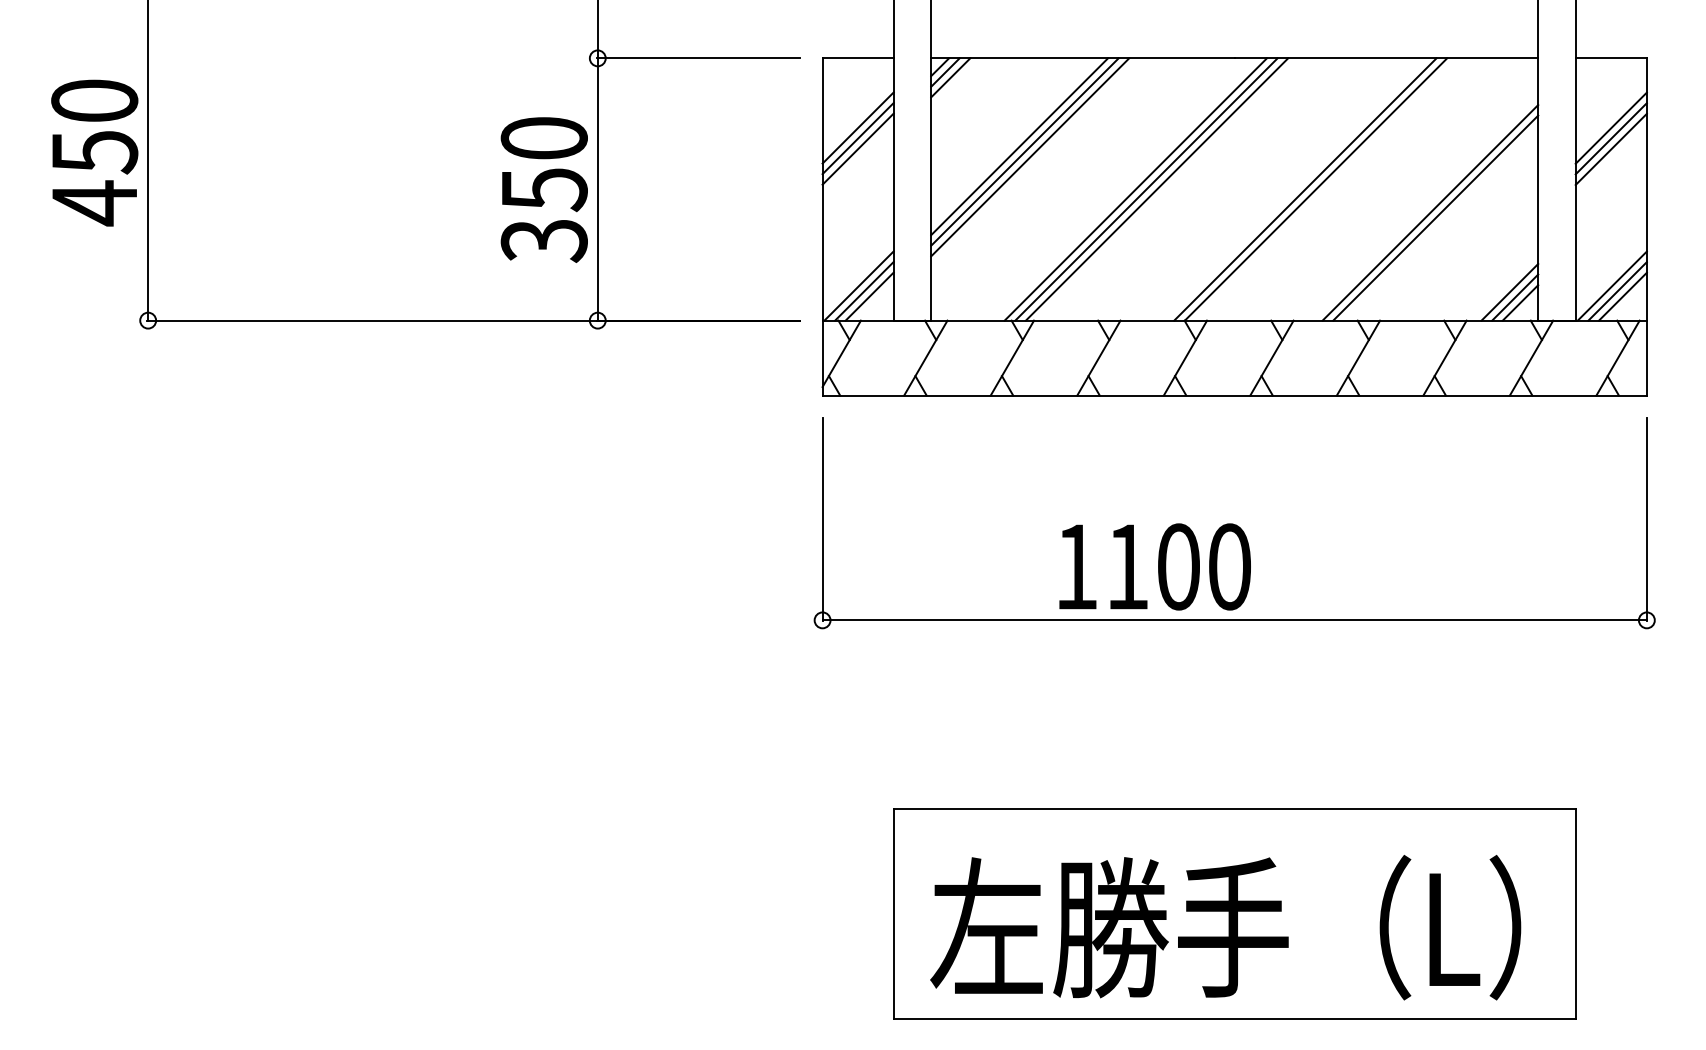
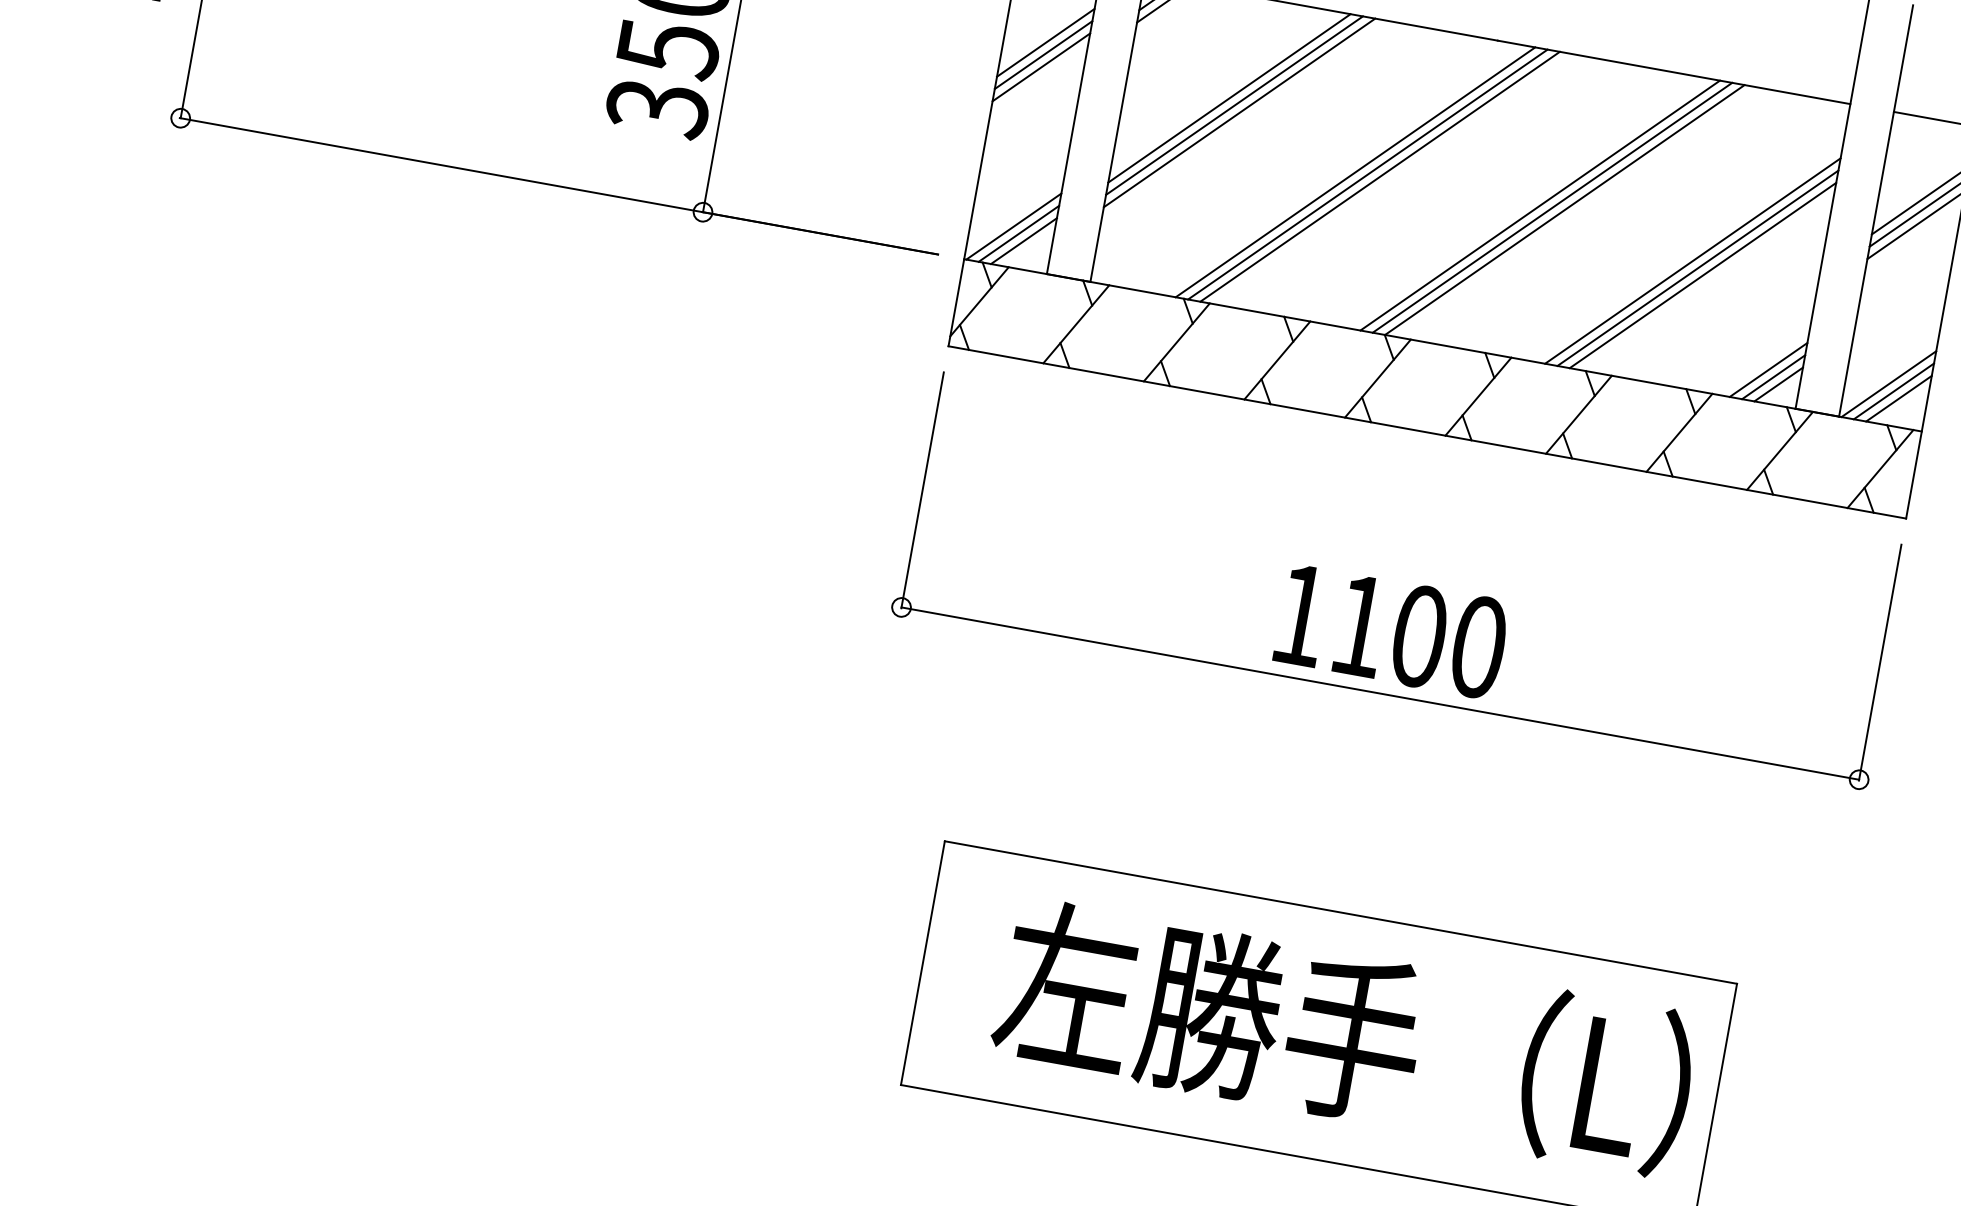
line: (1294, 189) -> (1539, 205), added
line: (1440, 223) -> (1702, 275), added
text: (1154, 566) -> (1391, 630), moved
text: (1225, 927) -> (1344, 1036), moved

